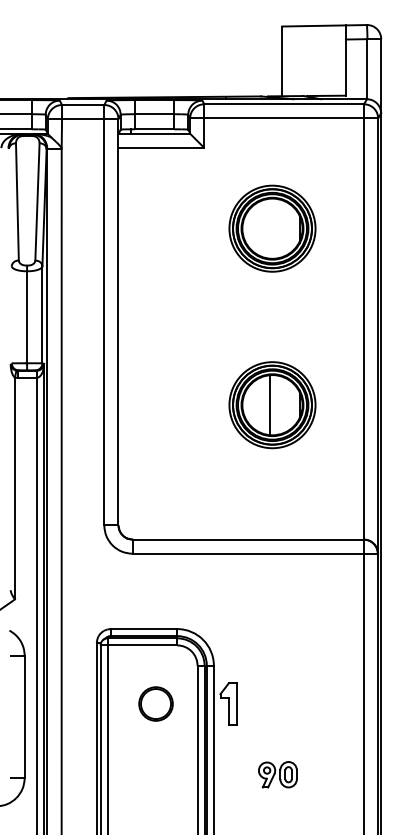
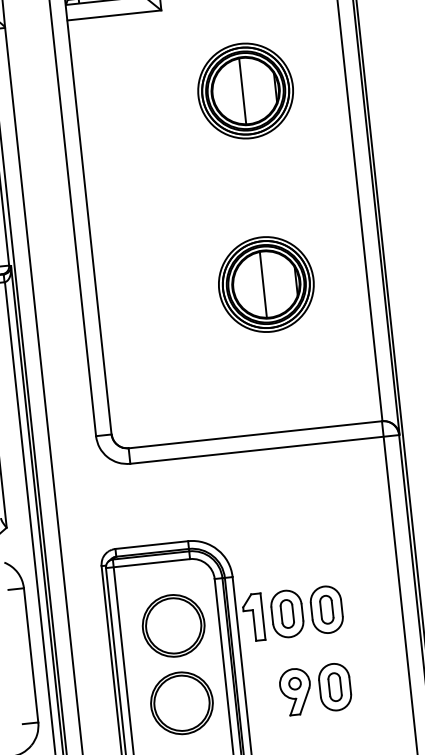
line: (269, 228) -> (242, 91), added
part: (155, 703) -> (173, 625), size x1.67
part: (277, 704) -> (306, 612), added
part: (155, 774) -> (181, 703), added
part: (277, 774) -> (315, 688), size x1.67

